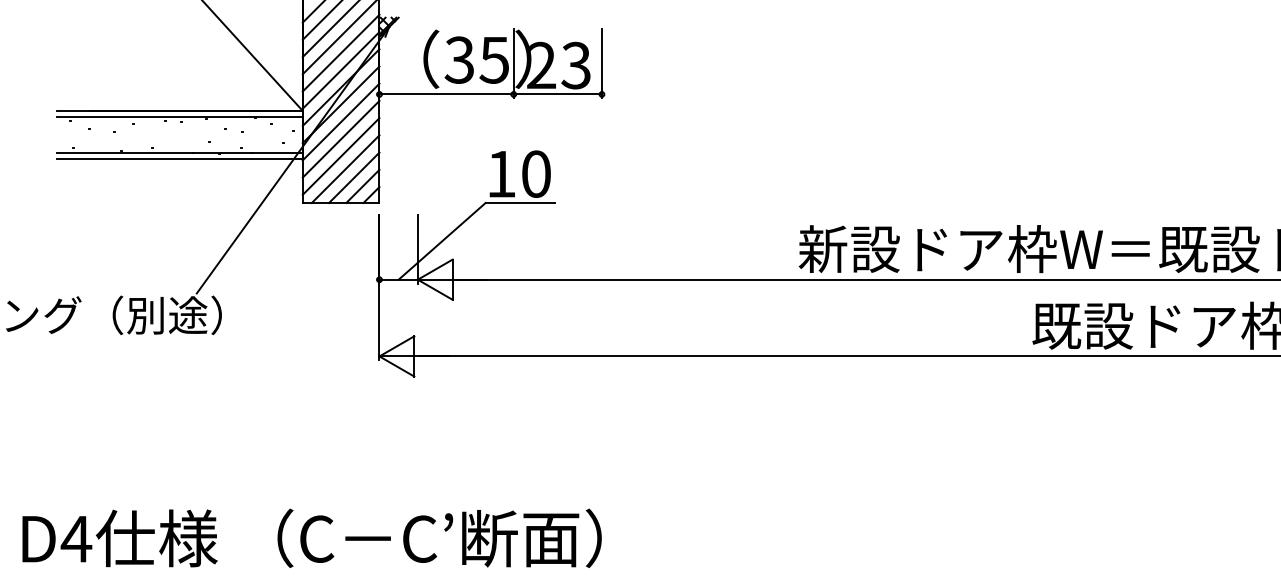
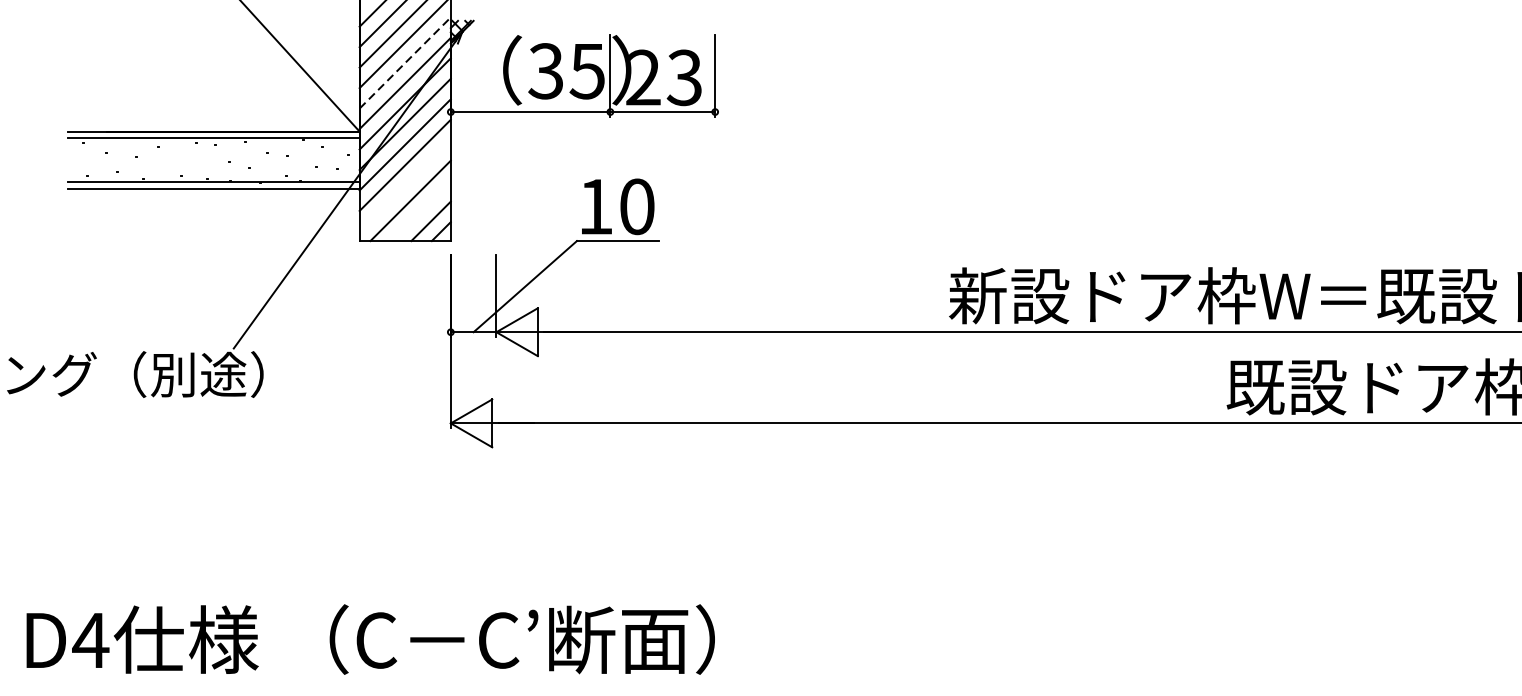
line: (341, 52) -> (405, 62), solid -> dashed
line: (340, 156) -> (404, 185), removed
line: (354, 177) -> (421, 210), removed

